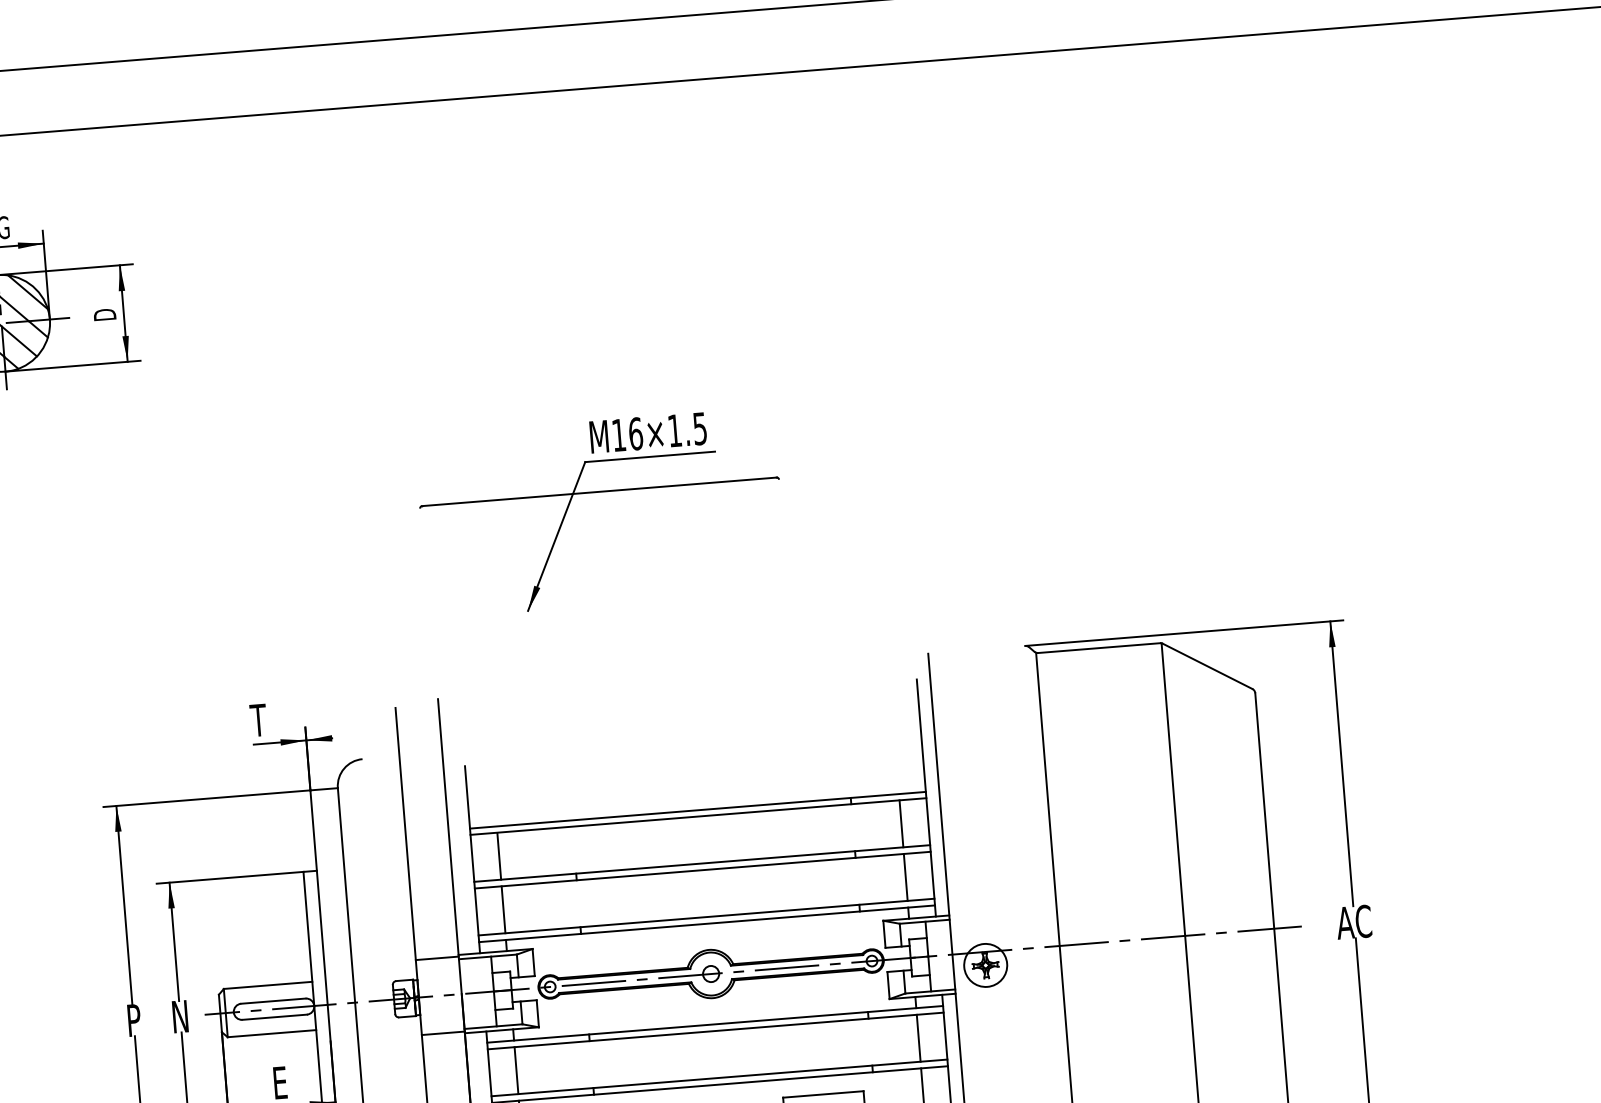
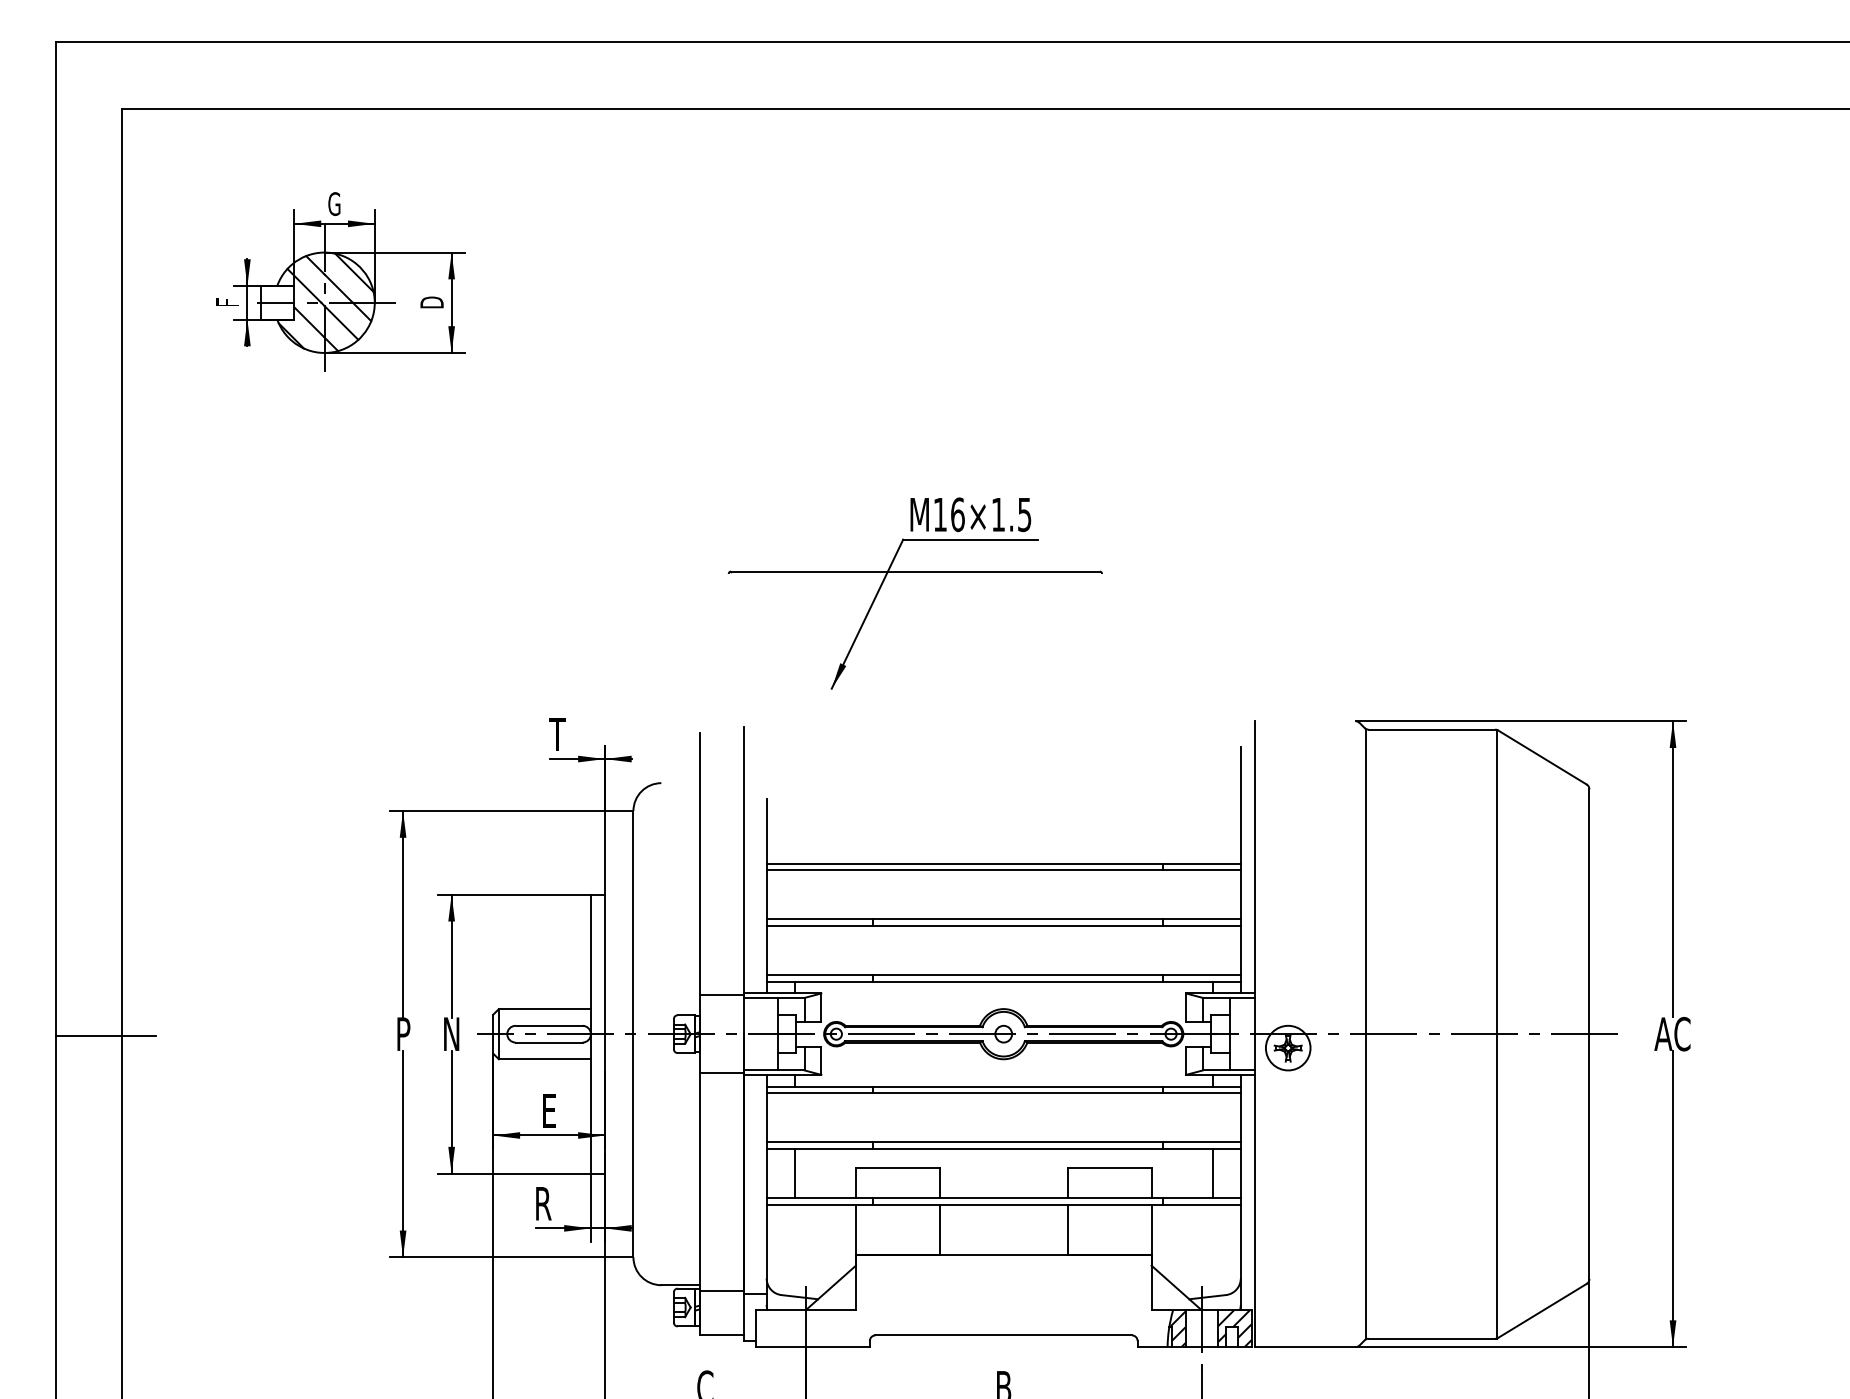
part: (598, 492) -> (914, 572), moved
line: (901, 823) -> (1212, 894), removed
line: (499, 856) -> (794, 895), removed
line: (905, 877) -> (1212, 950), removed
line: (503, 909) -> (794, 950), removed
line: (918, 1037) -> (1212, 1117), removed
line: (516, 1070) -> (794, 1117), removed

